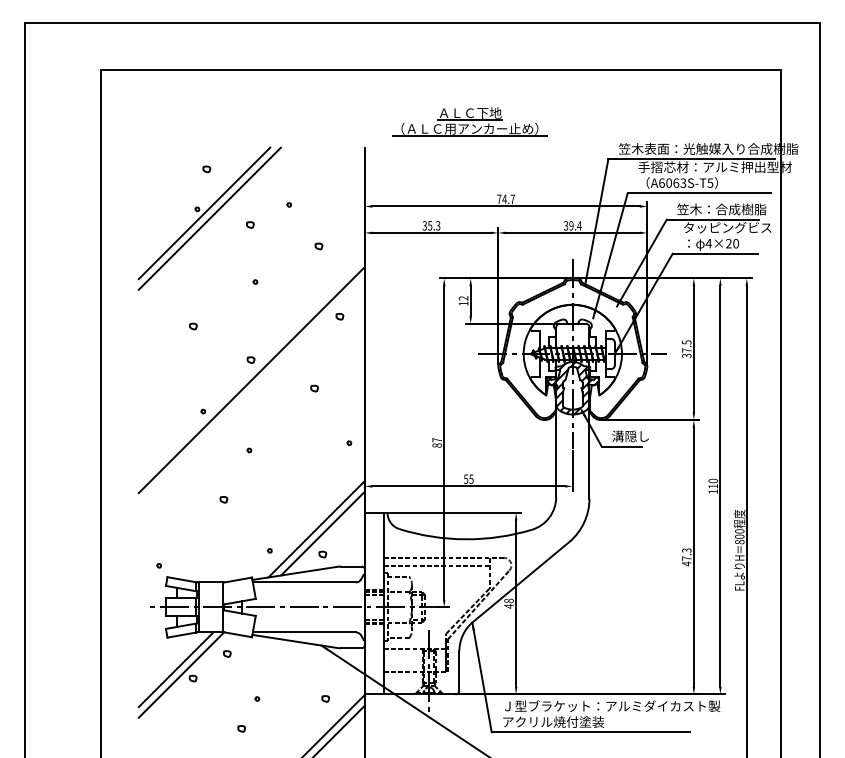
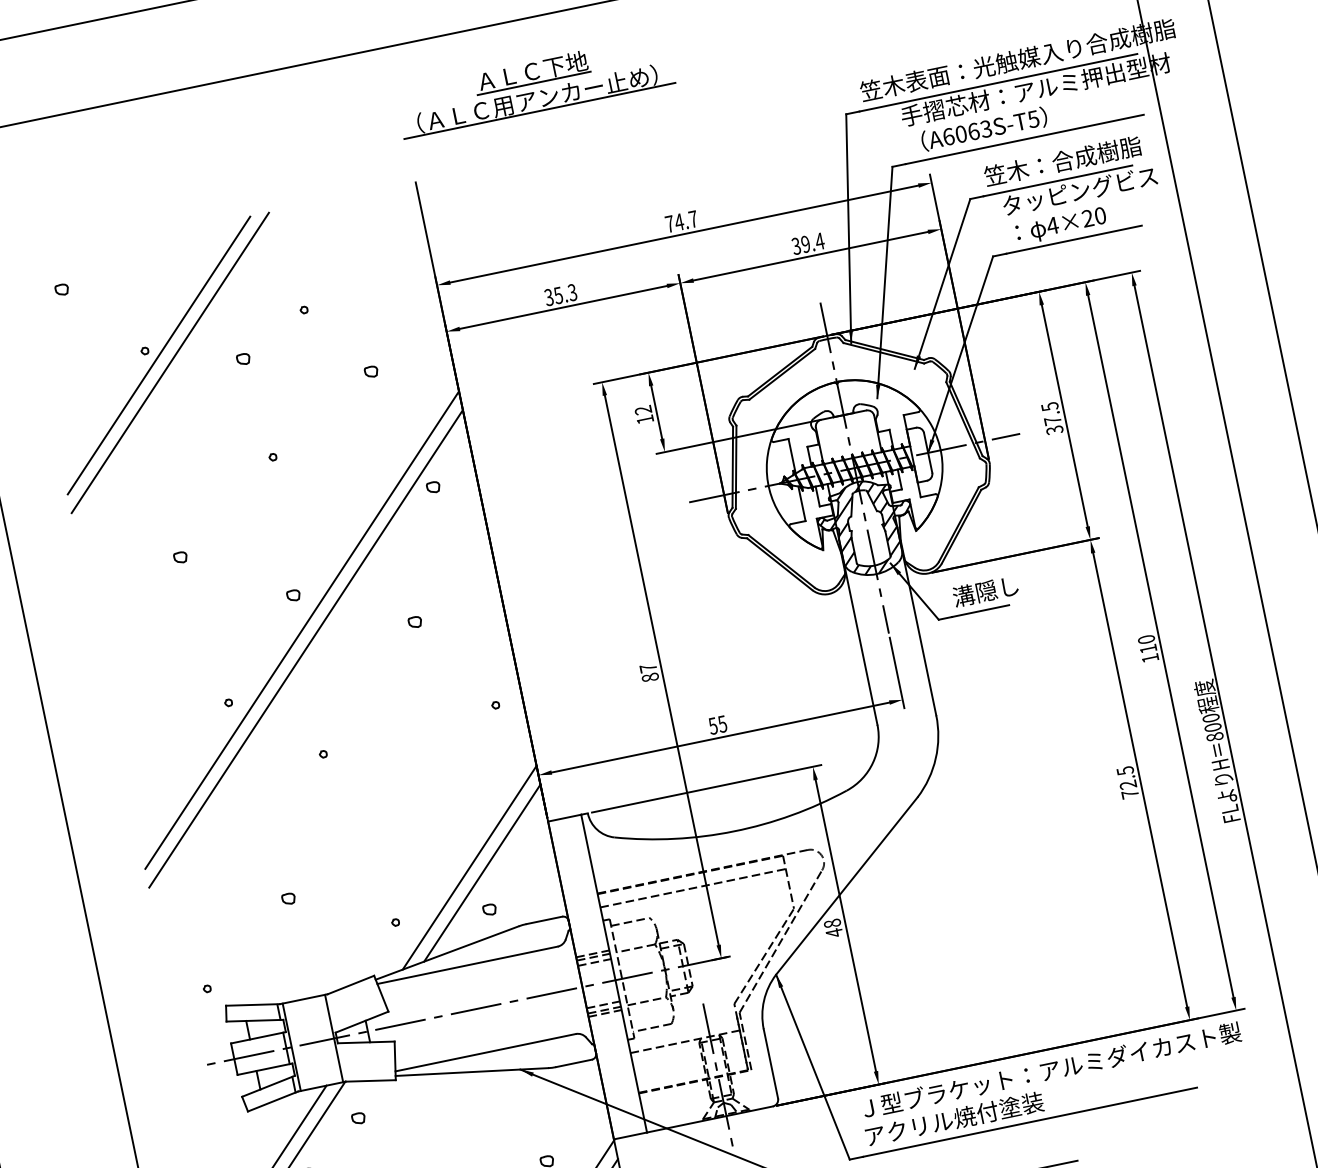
part: (469, 121) -> (534, 86), moved
part: (206, 169) -> (61, 290), moved
line: (251, 390) -> (305, 648), added
part: (223, 499) -> (287, 898), moved
text: (686, 557) -> (1127, 783), 47.3 -> 72.5

